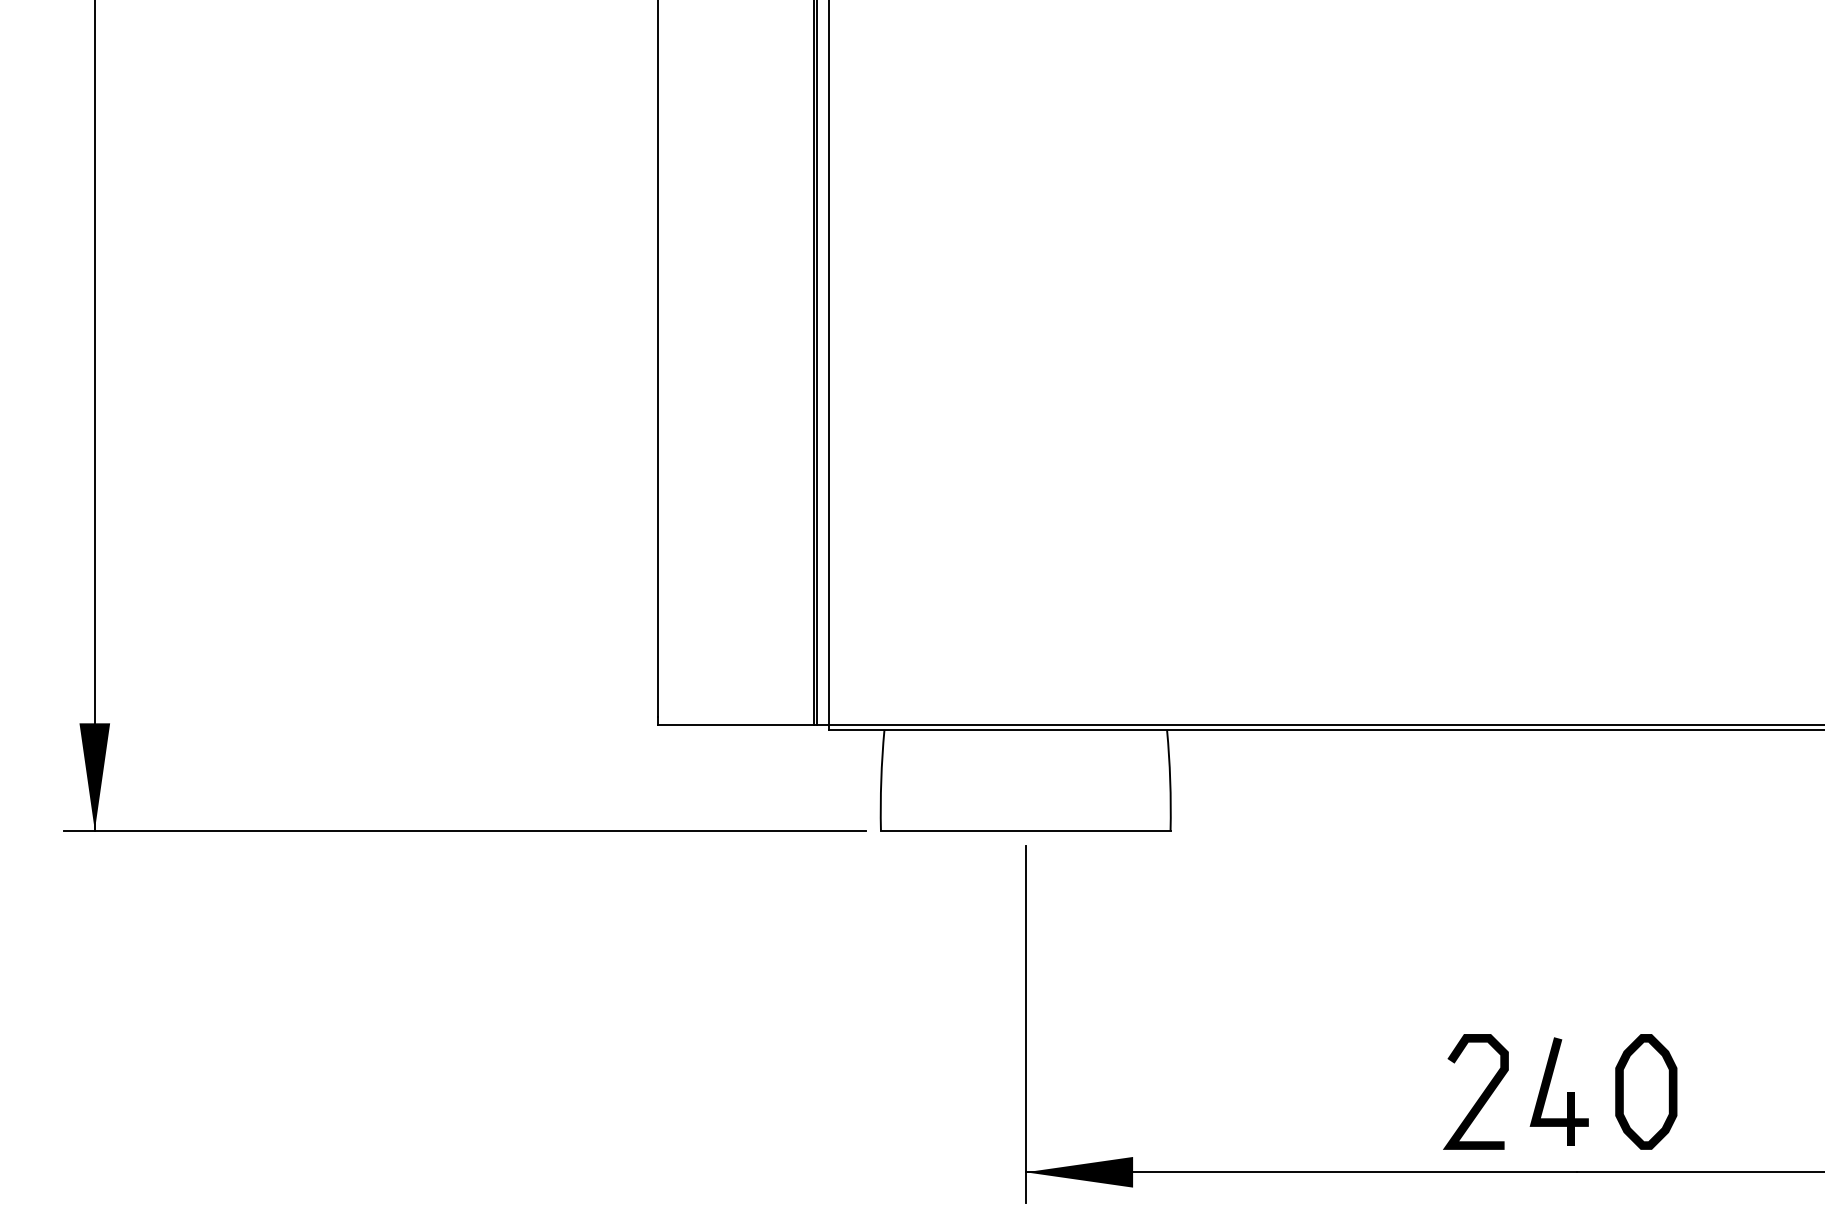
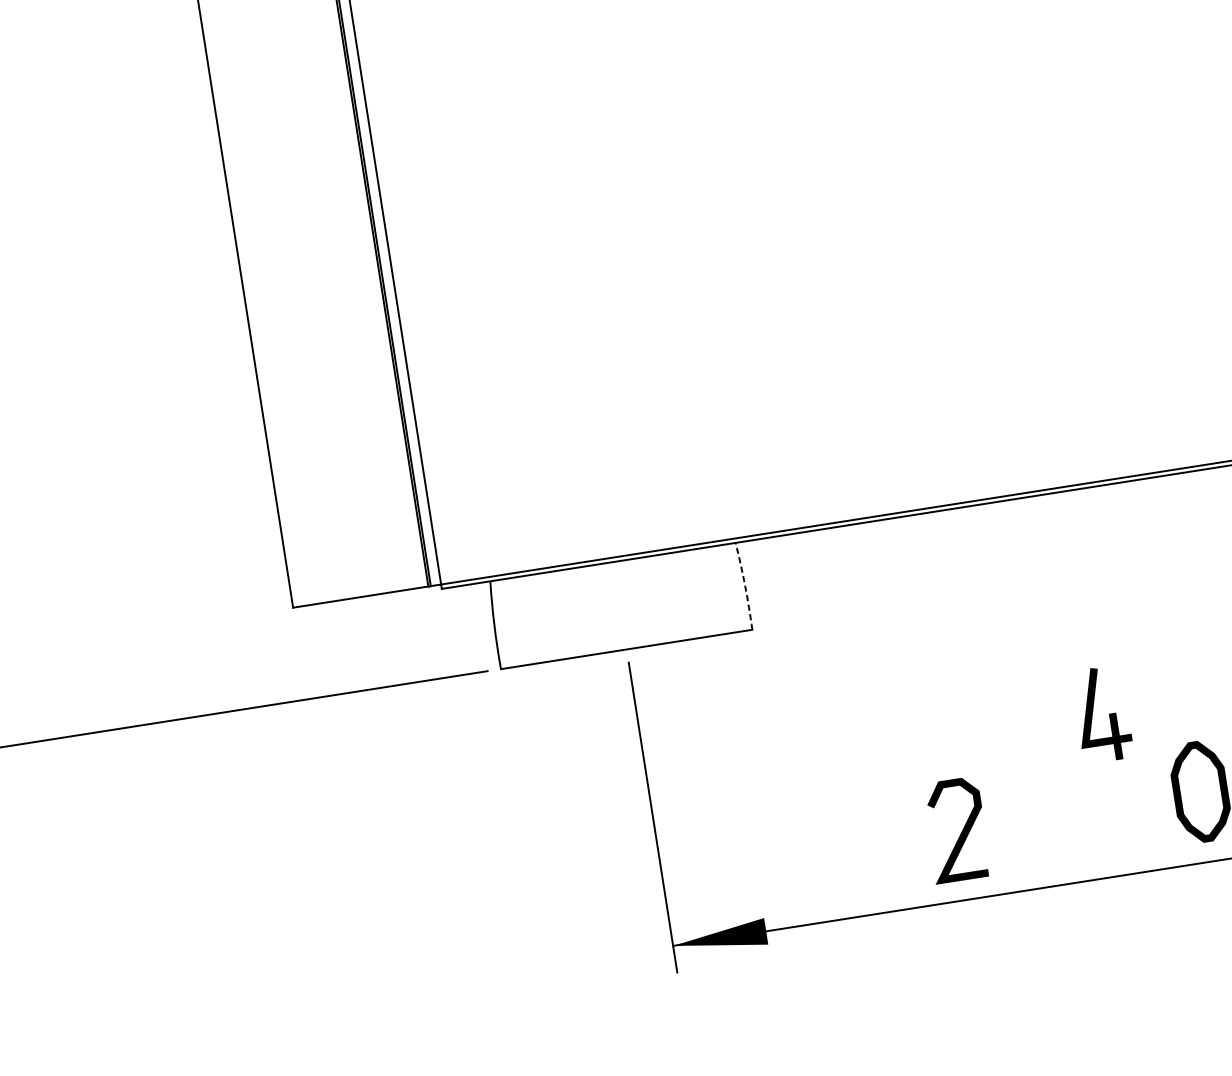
arc: (1170, 780) -> (745, 586), solid -> dashed
part: (1567, 1092) -> (1109, 714), moved
curve: (1480, 1095) -> (960, 832), moved

